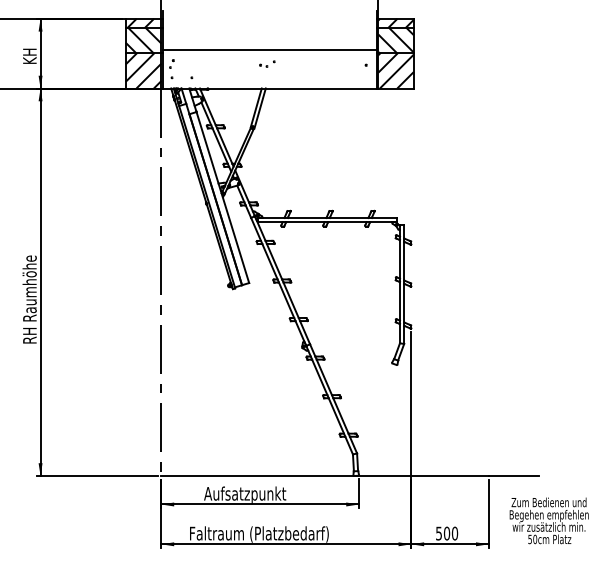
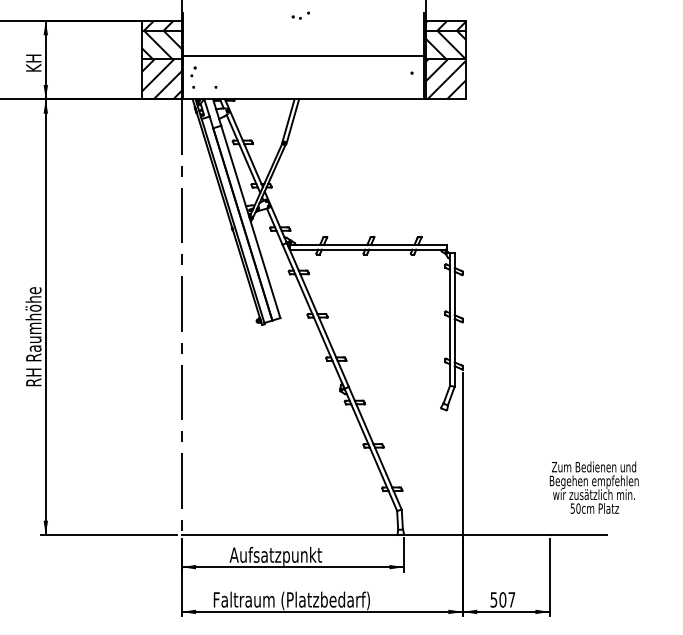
part: (267, 63) -> (301, 14), moved
text: (548, 520) -> (593, 487), moved
text: (454, 533) -> (511, 599), 500 -> 507

